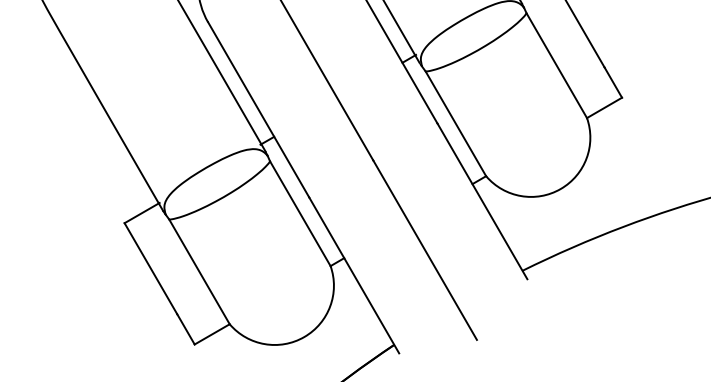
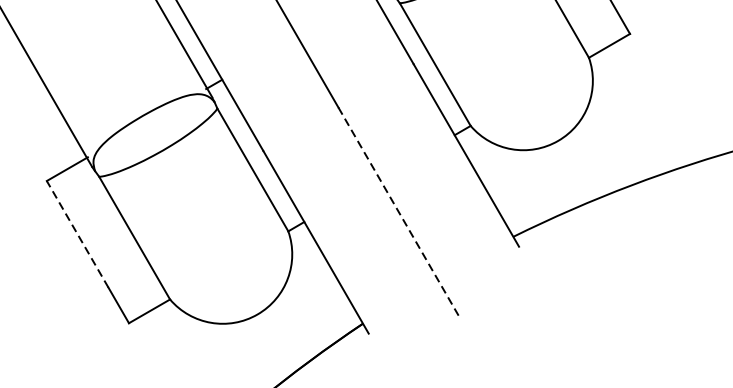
line: (425, 250) -> (399, 213), solid -> dashed
line: (150, 268) -> (77, 234), solid -> dashed

